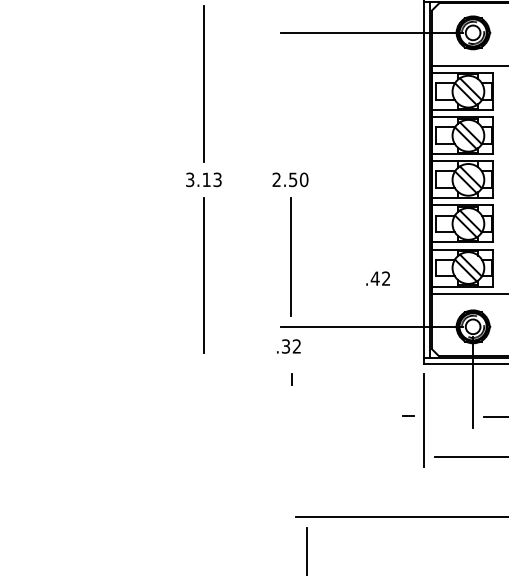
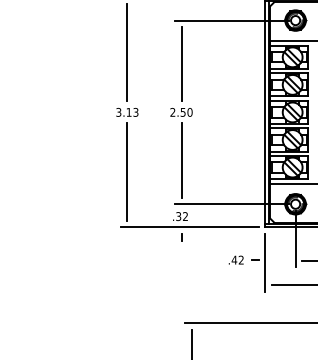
line: (292, 103) -> (182, 64), added
text: (376, 277) -> (235, 259), moved
line: (303, 364) -> (189, 227), added

